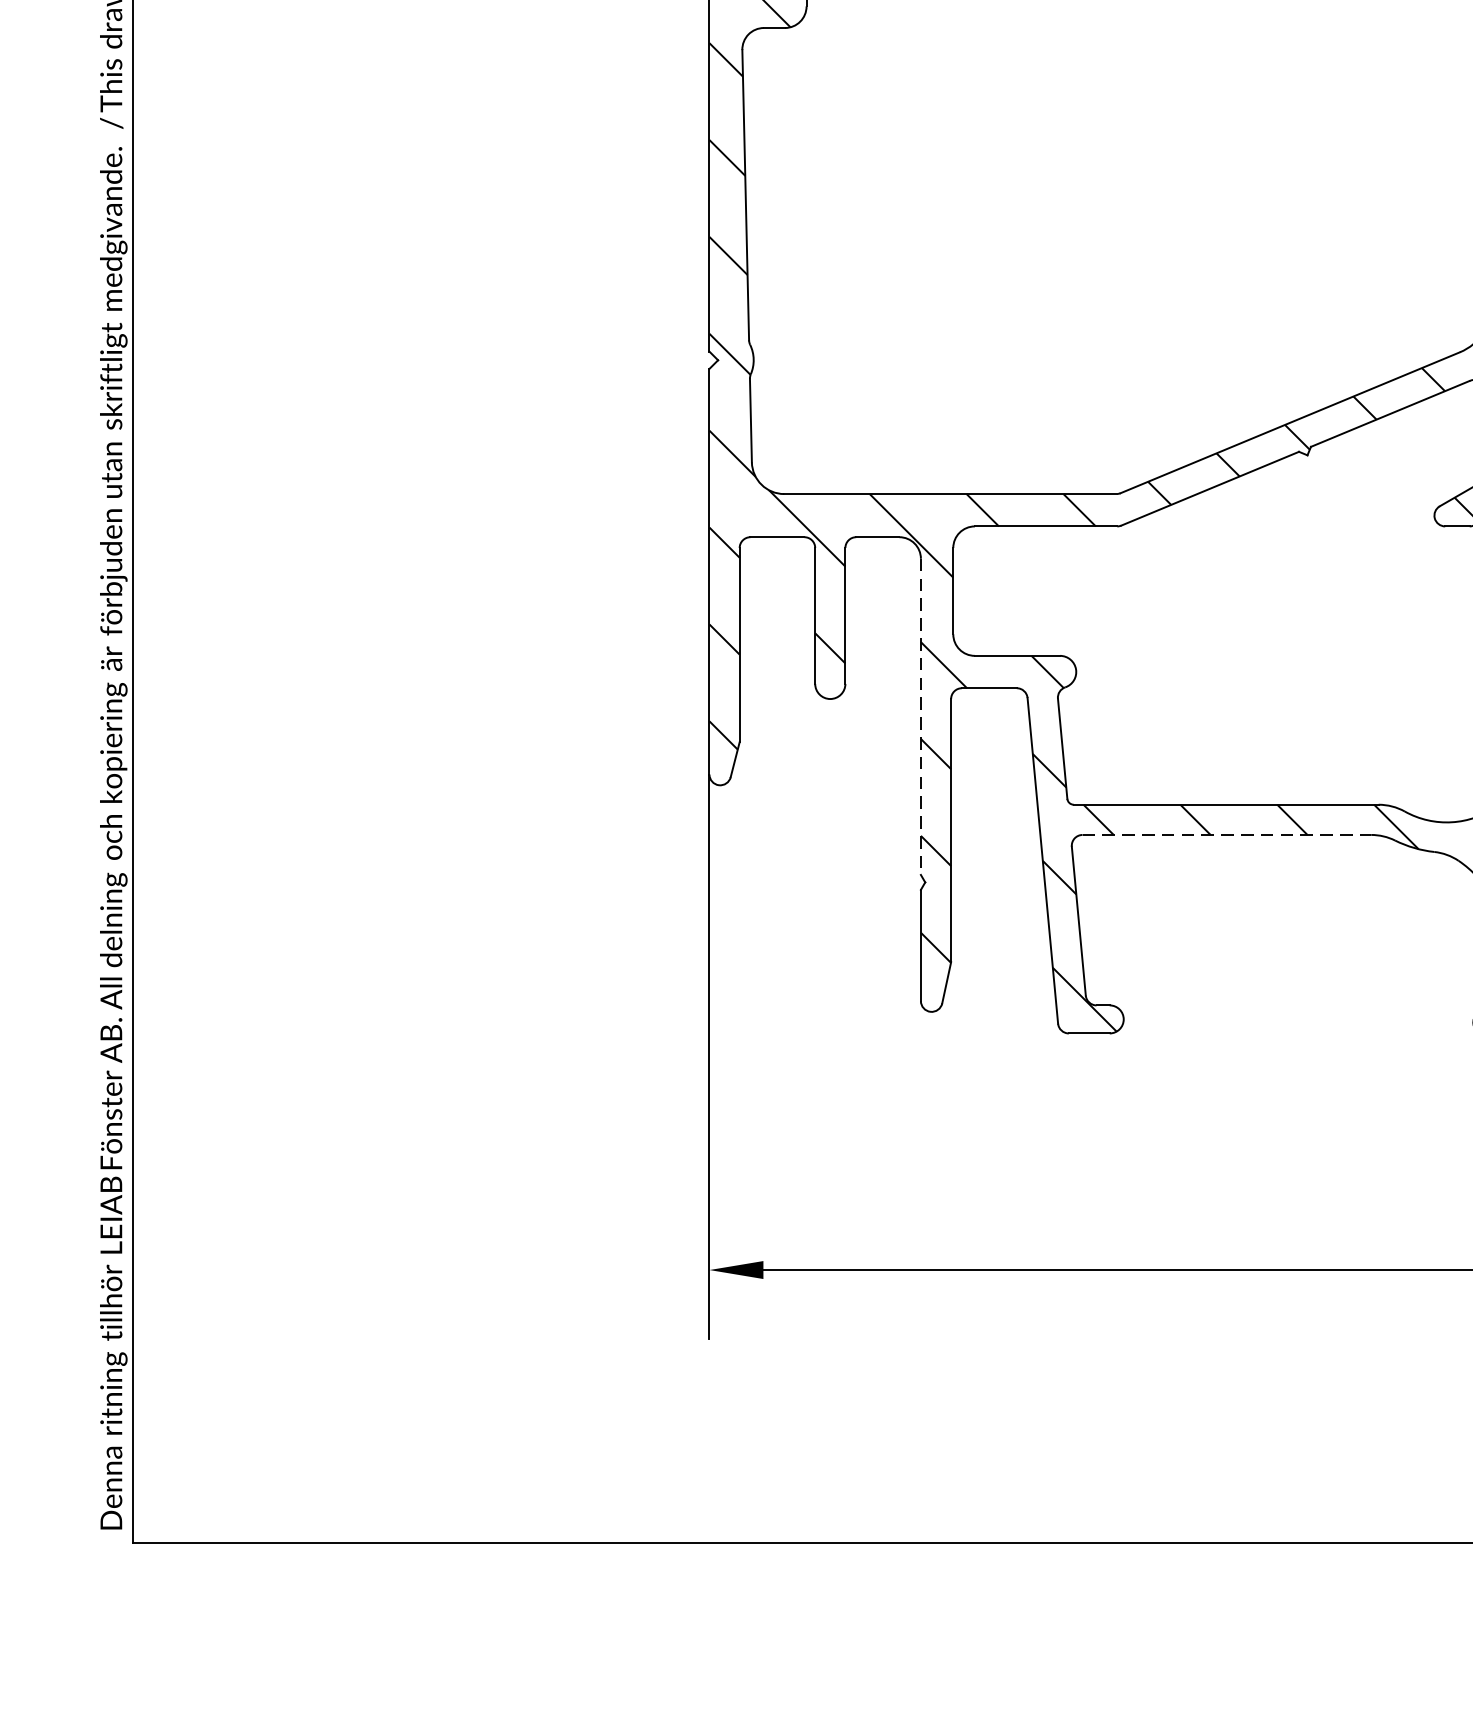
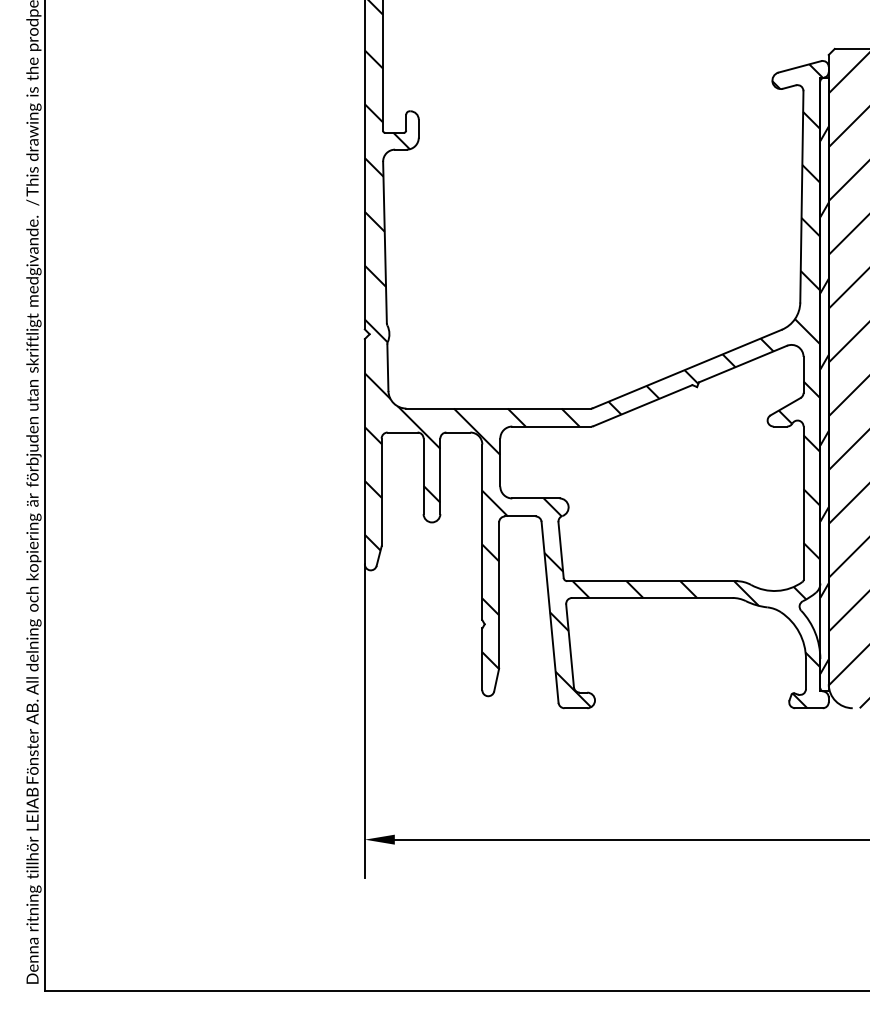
line: (921, 717) -> (482, 532), dashed -> solid
line: (1227, 834) -> (652, 597), dashed -> solid

